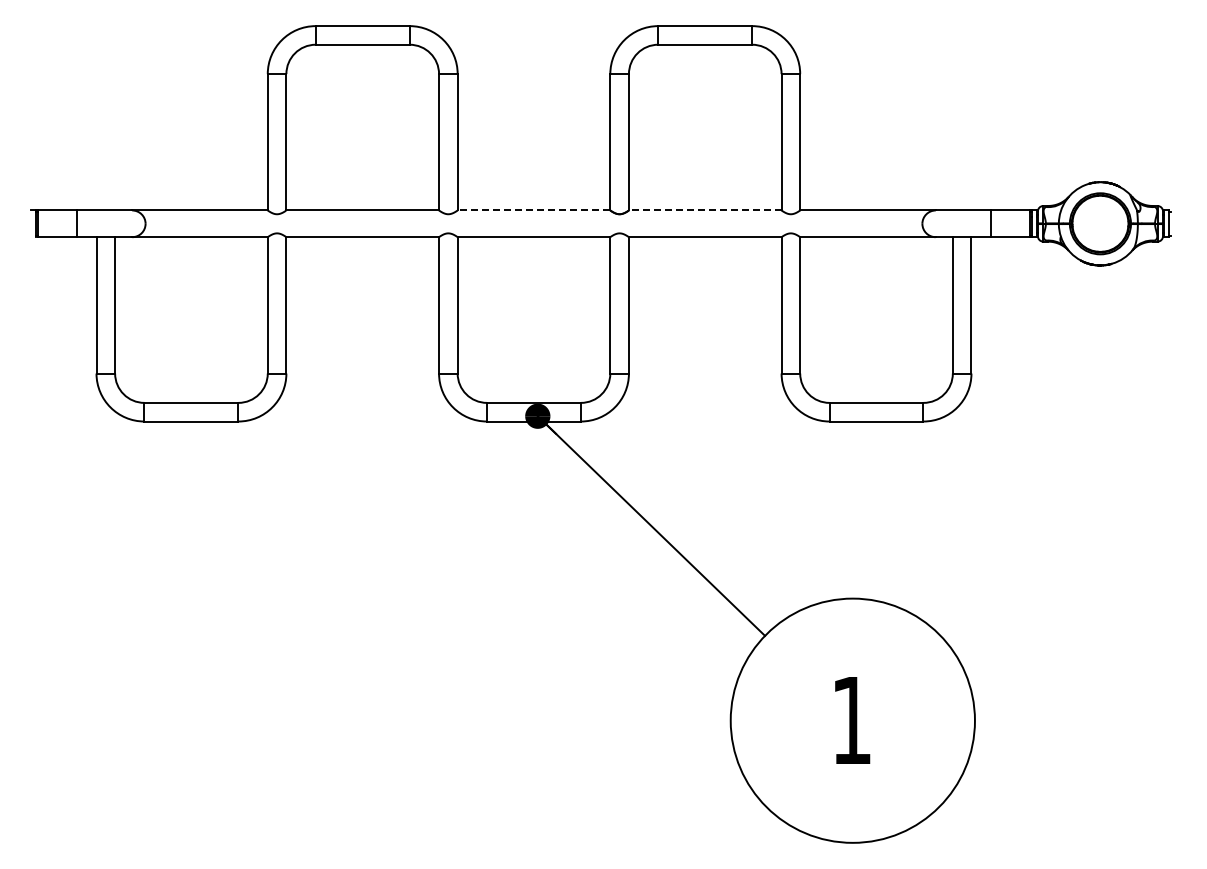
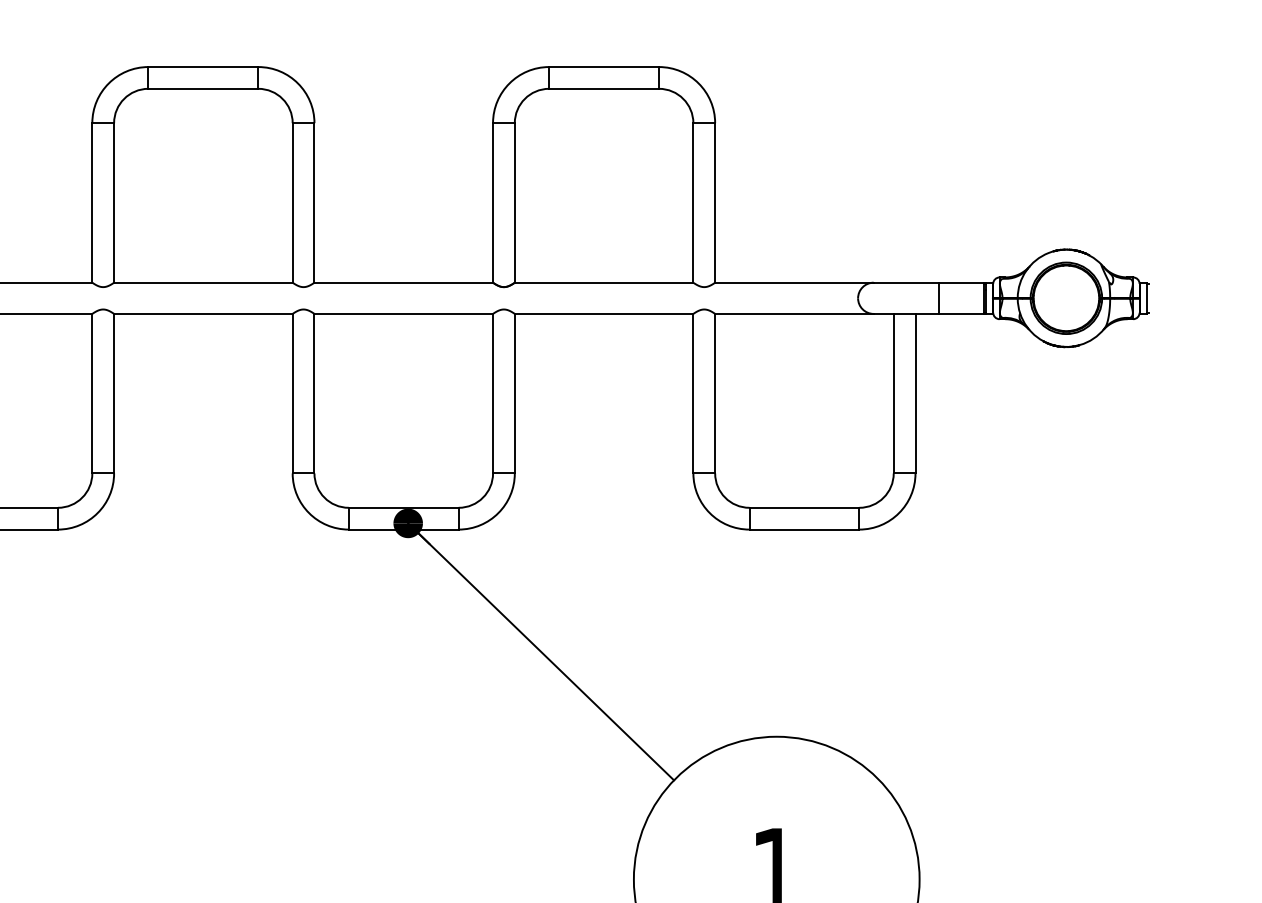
line: (533, 210) -> (403, 282), dashed -> solid
line: (704, 210) -> (603, 282), dashed -> solid

